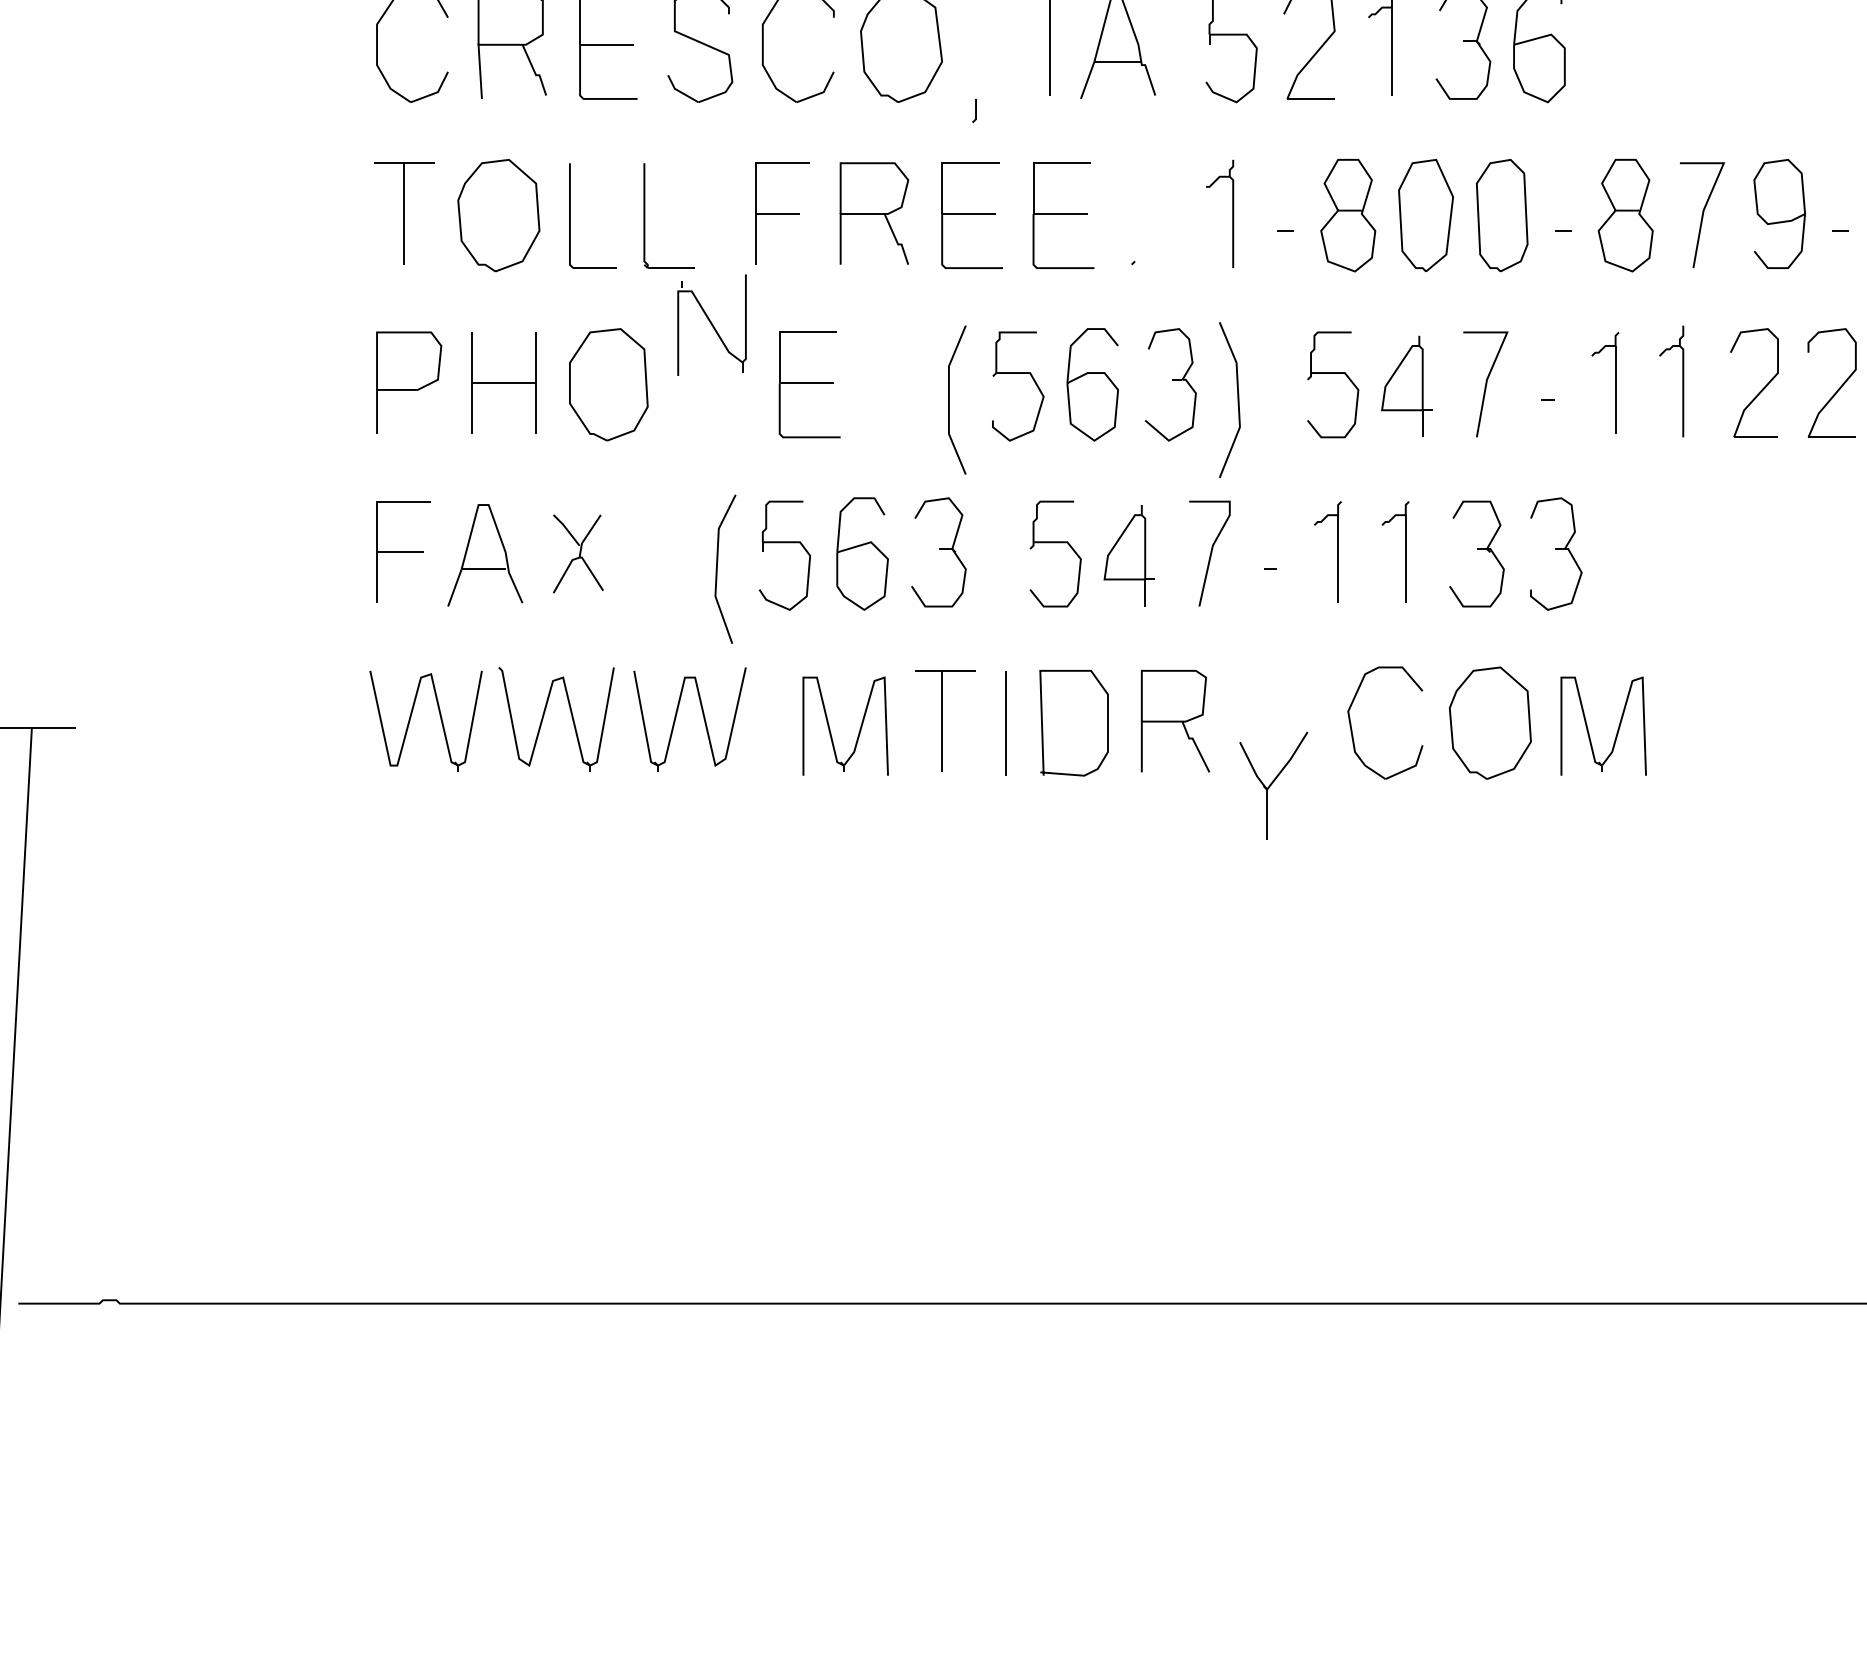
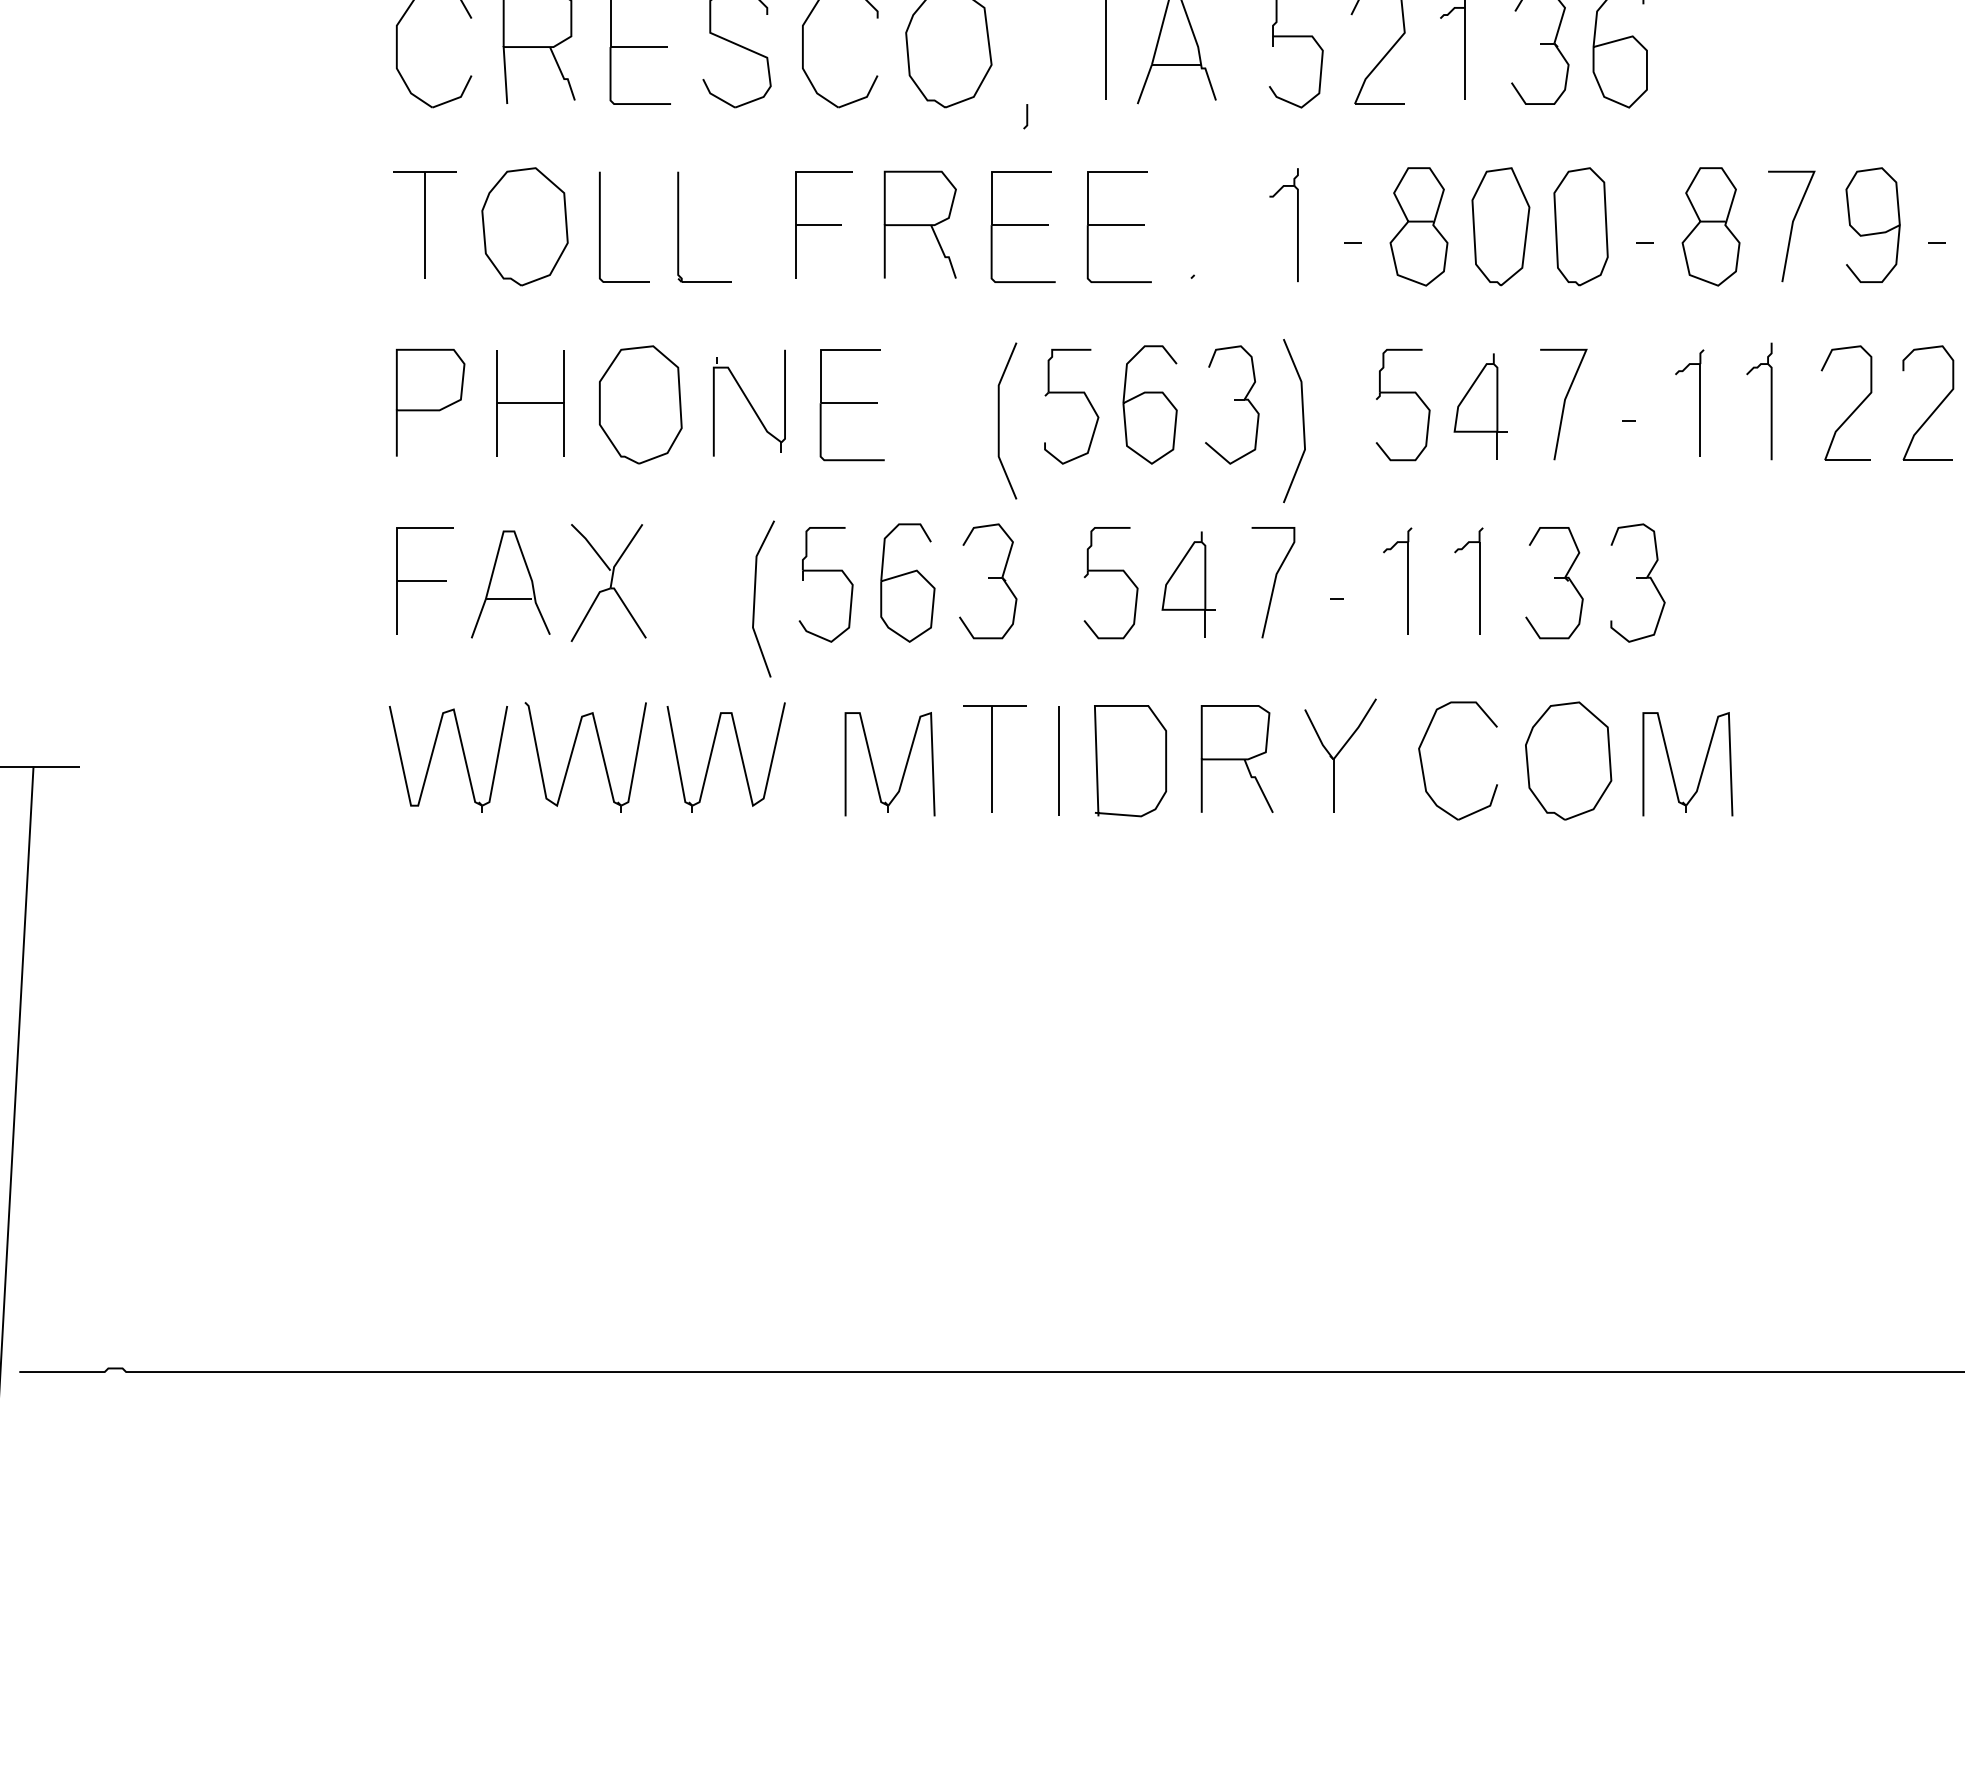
part: (711, 324) -> (748, 402), moved
part: (578, 553) -> (608, 582), size x1.43
part: (1273, 785) -> (1340, 755), moved

